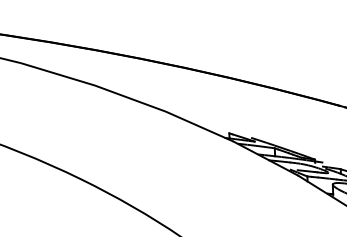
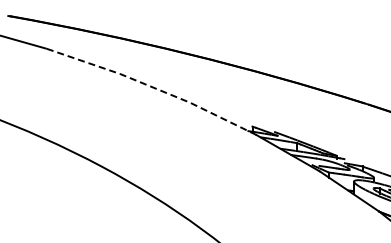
line: (128, 97) -> (153, 87), solid -> dashed

